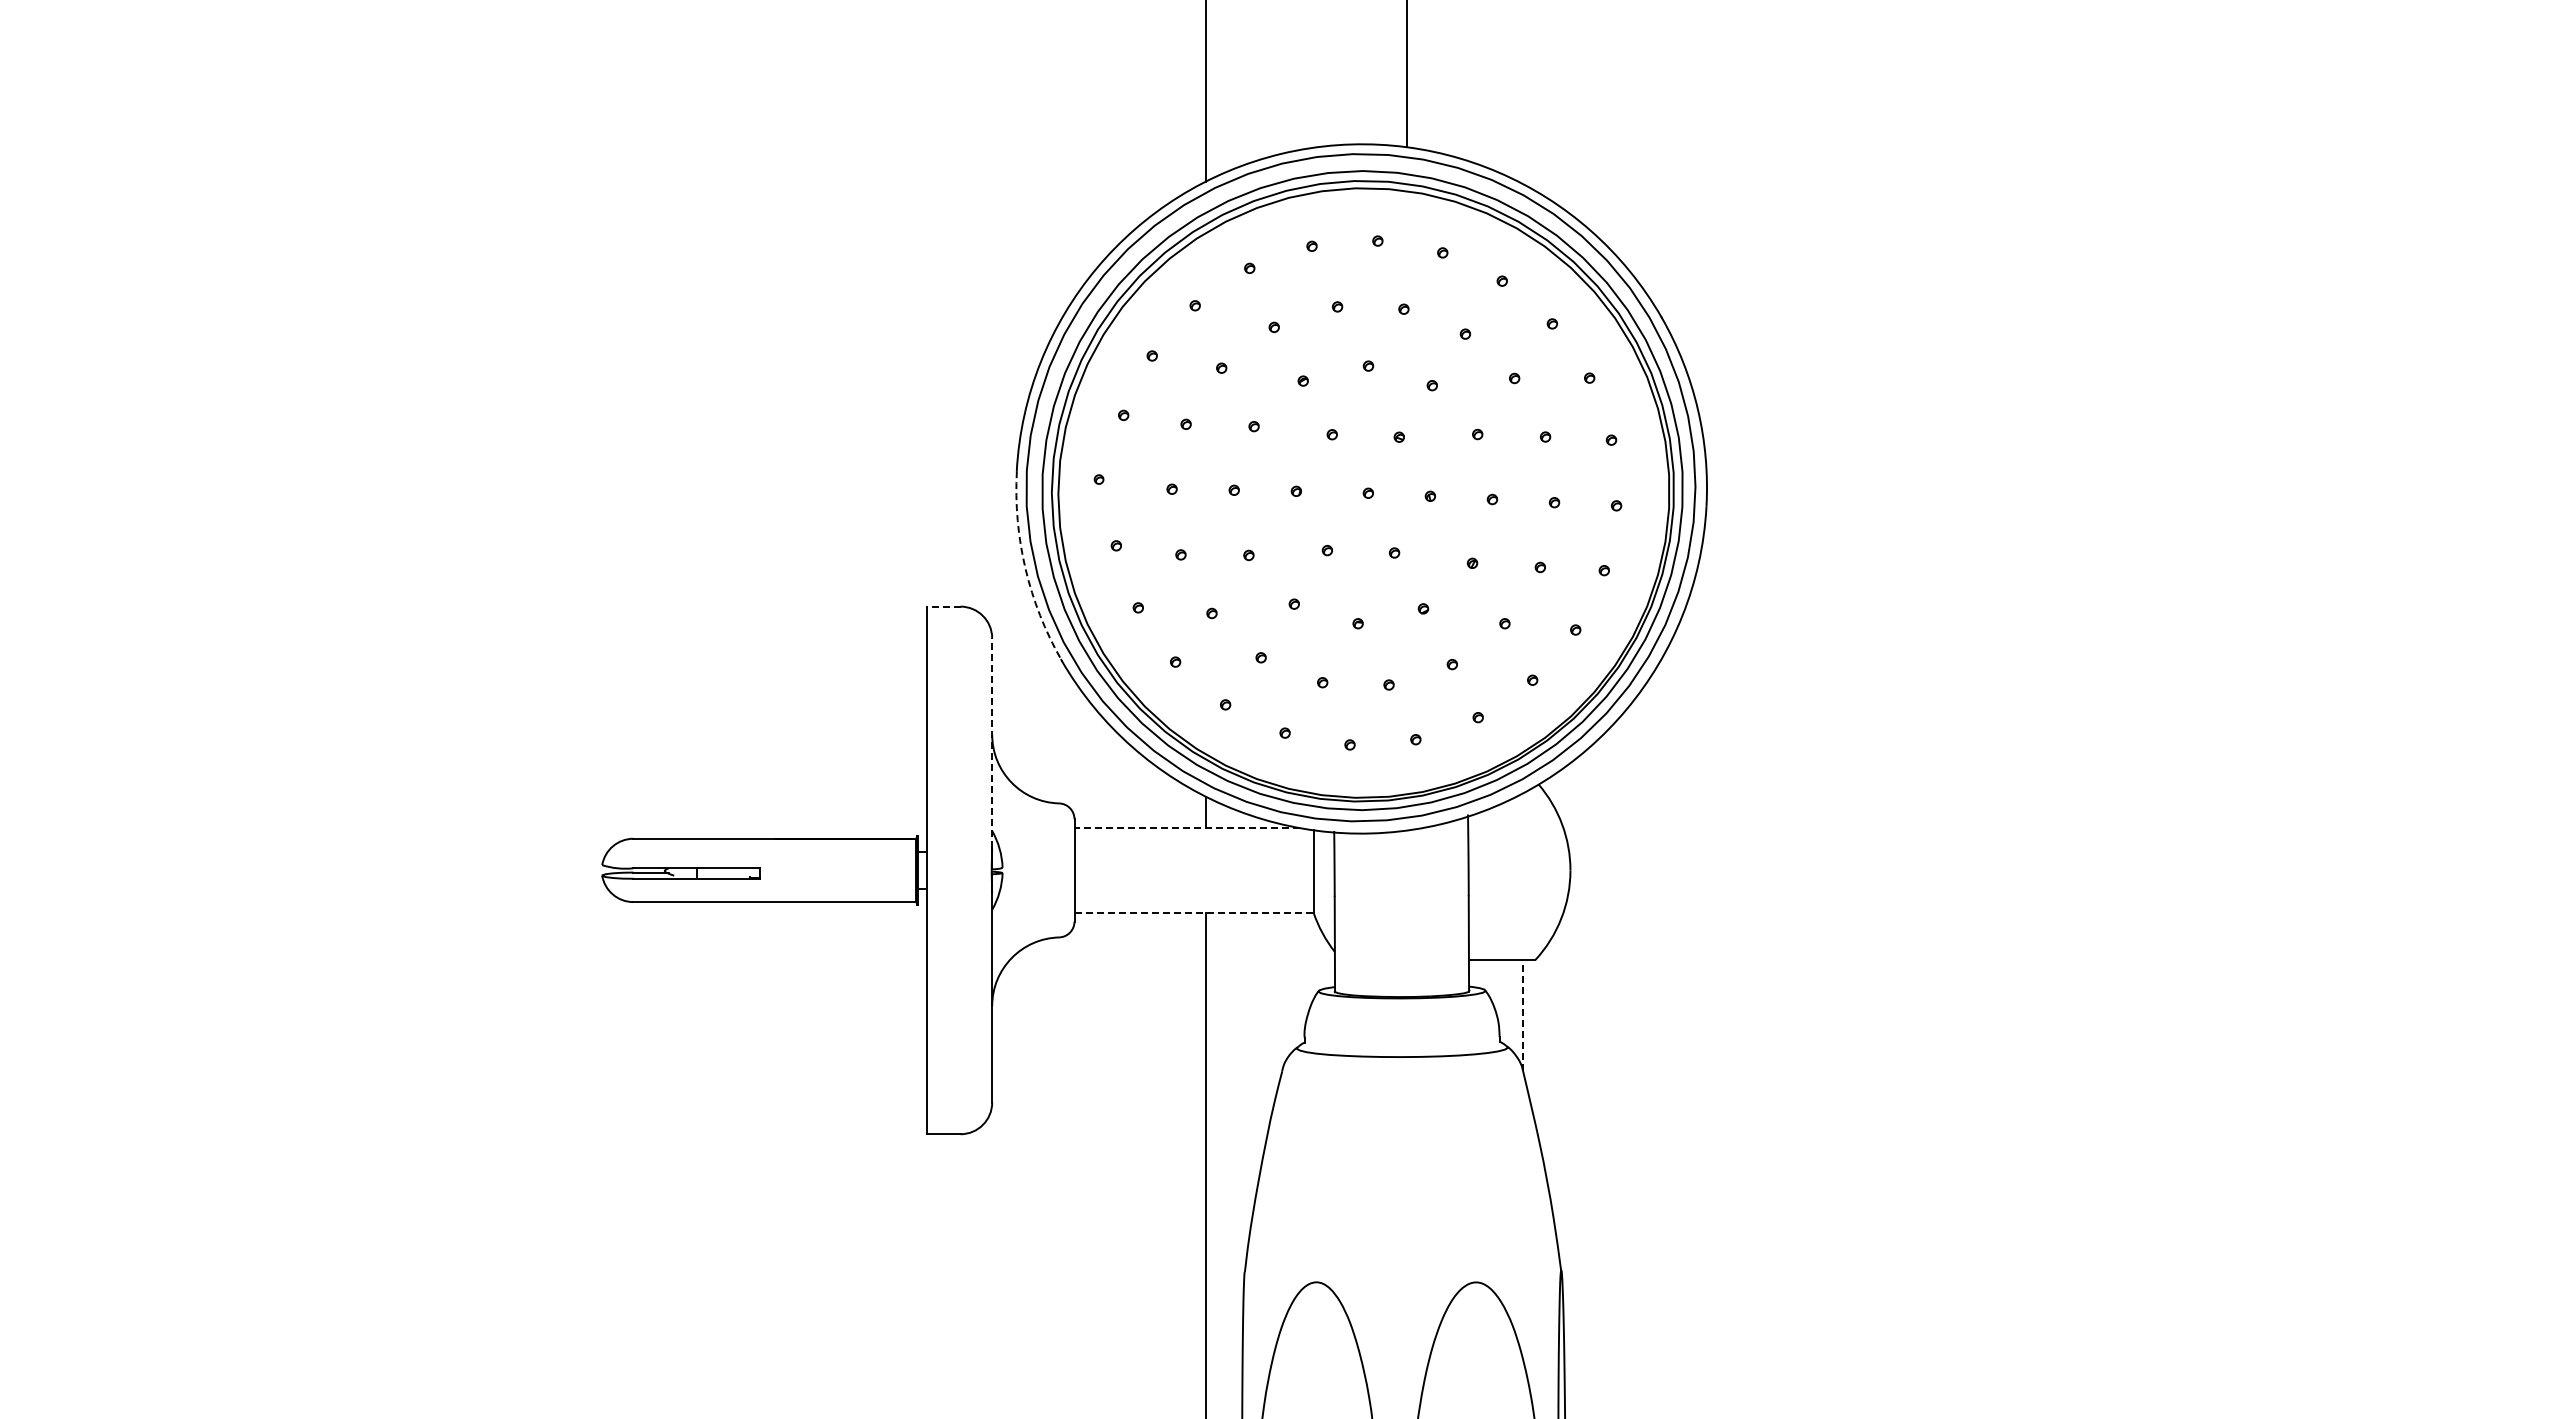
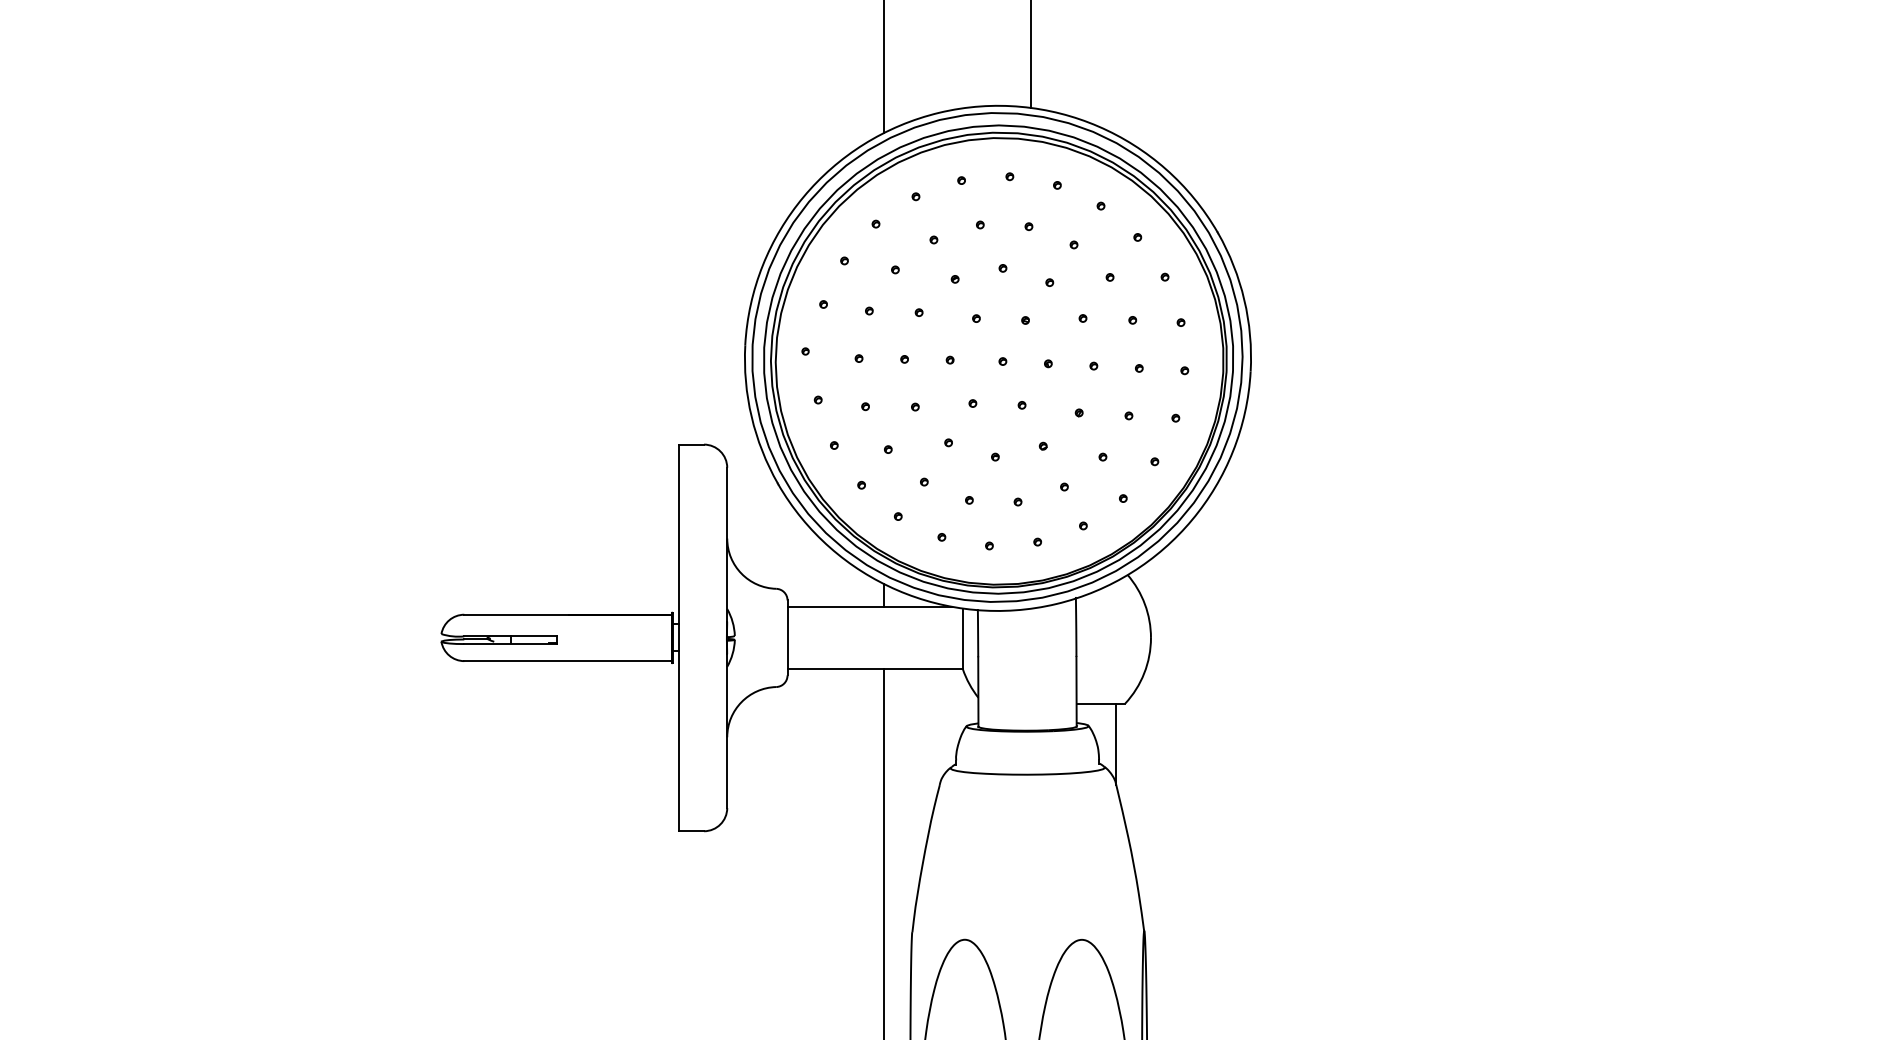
arc: (1025, 568) -> (751, 416), dashed -> solid
line: (943, 606) -> (691, 444), dashed -> solid
line: (992, 743) -> (727, 544), dashed -> solid
line: (1187, 828) -> (870, 607), dashed -> solid
line: (1194, 912) -> (875, 668), dashed -> solid
line: (1522, 1014) -> (1115, 743), dashed -> solid

